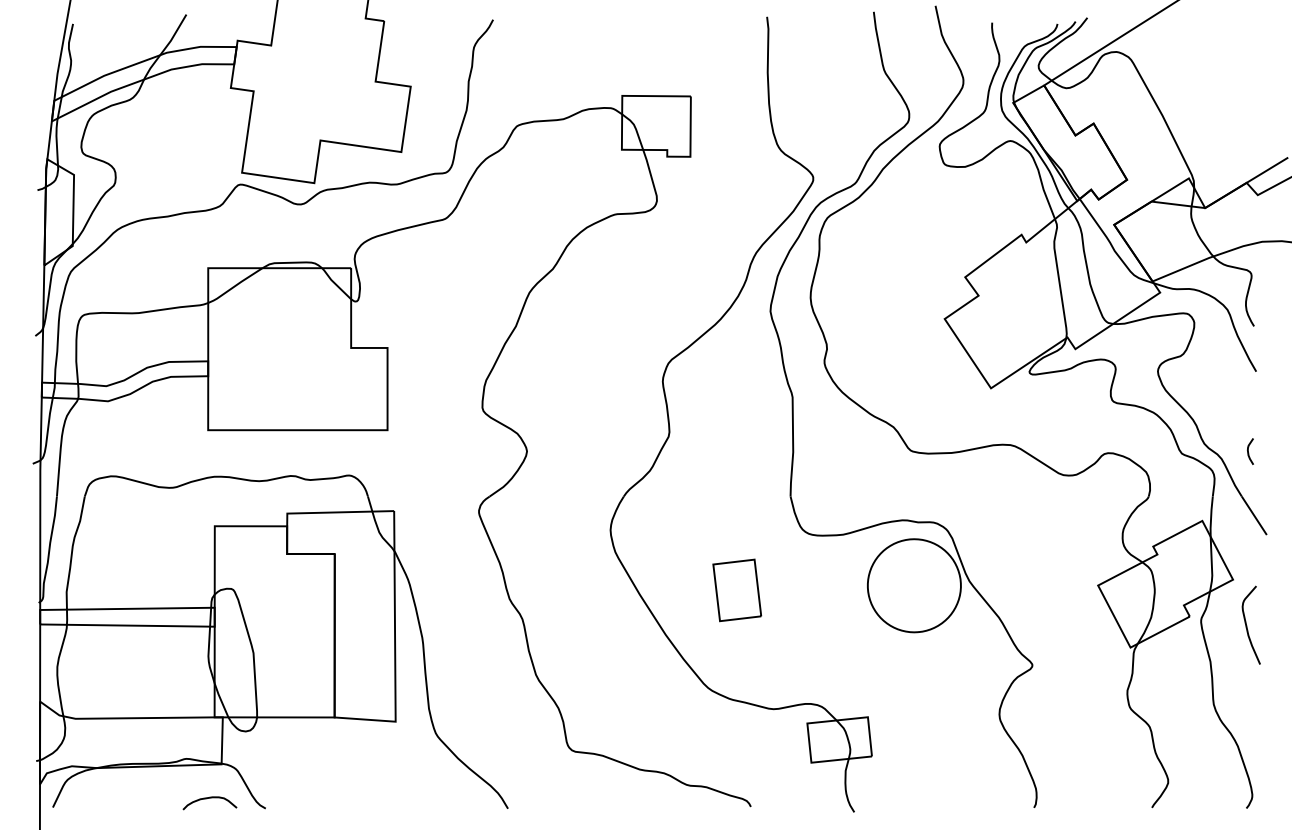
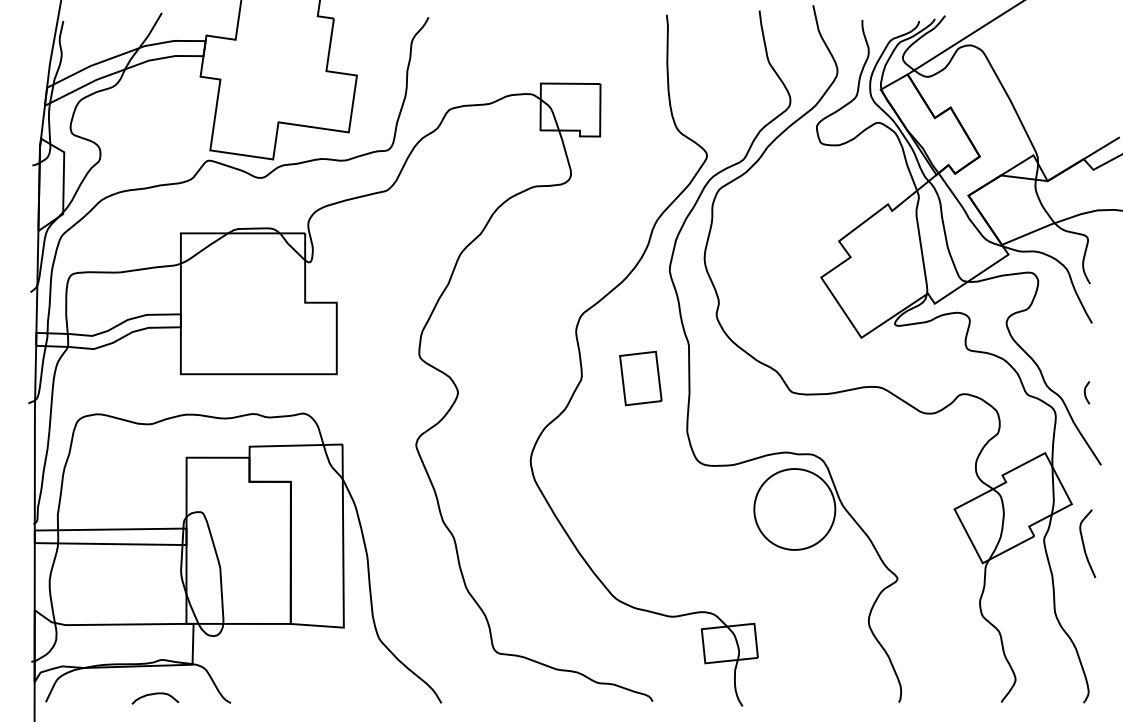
part: (736, 590) -> (640, 378), moved
curve: (210, 798) -> (155, 694), moved

